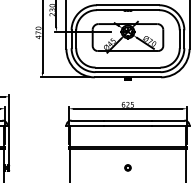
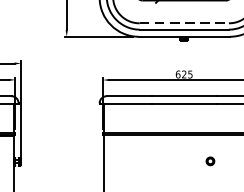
line: (128, 67) -> (185, 23), solid -> dashed
part: (127, 167) -> (209, 160), moved

